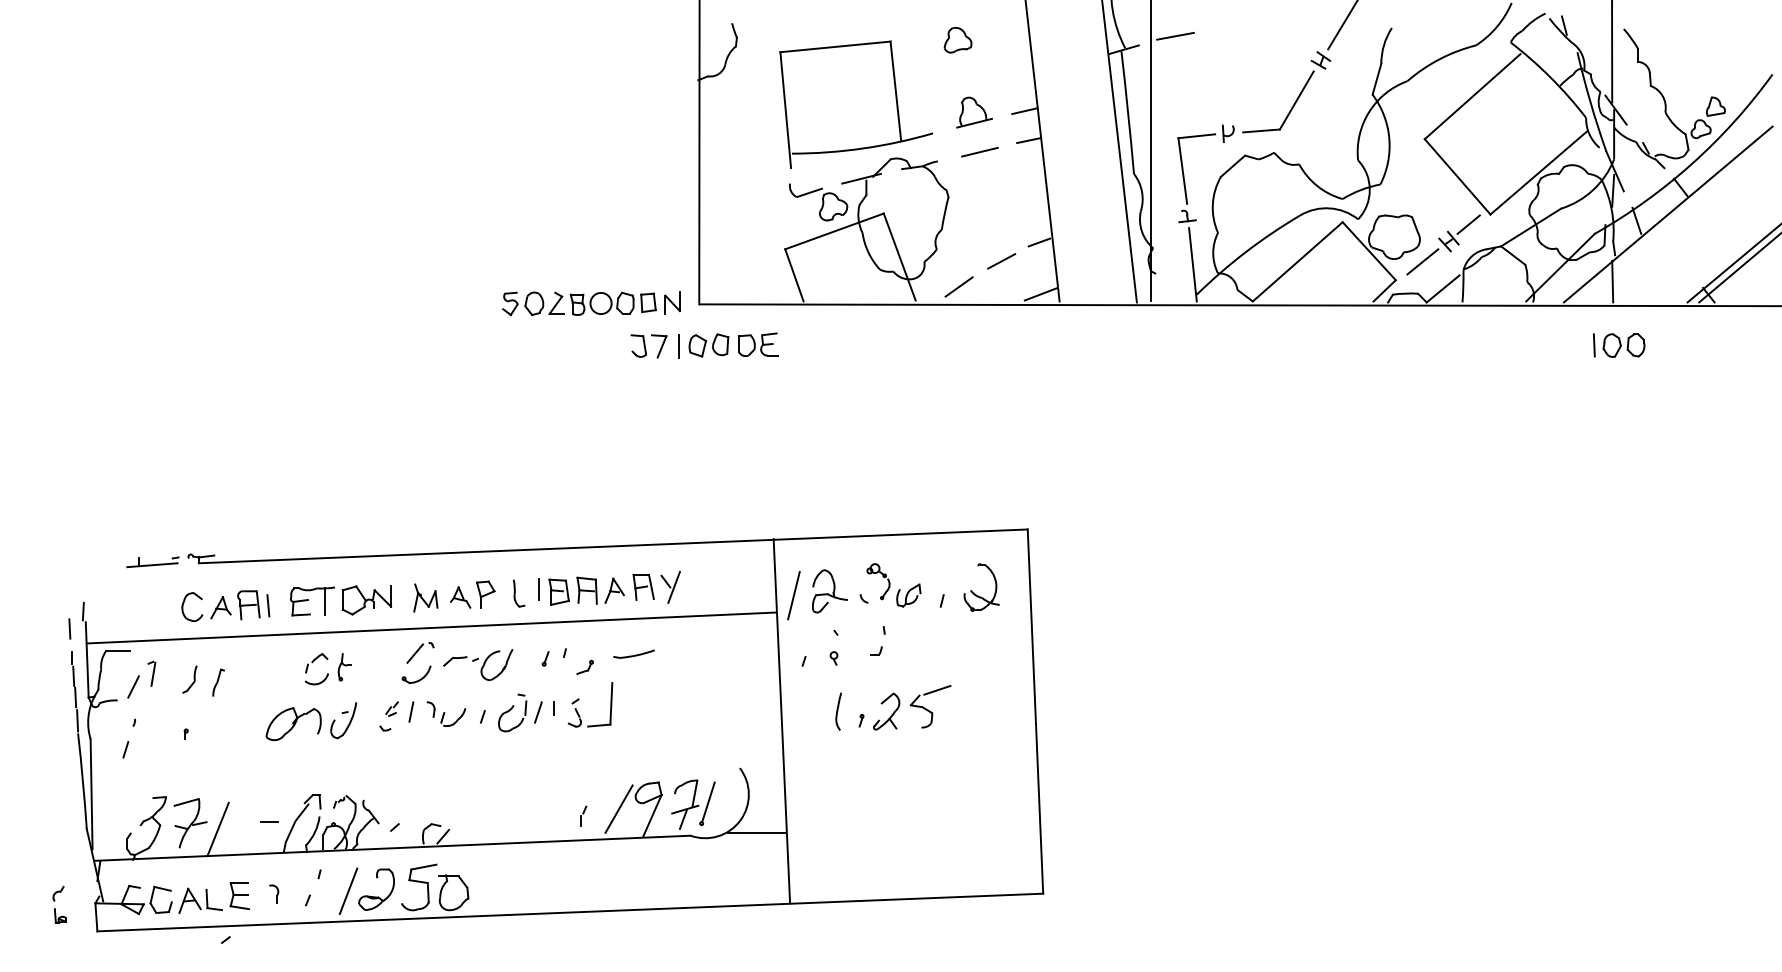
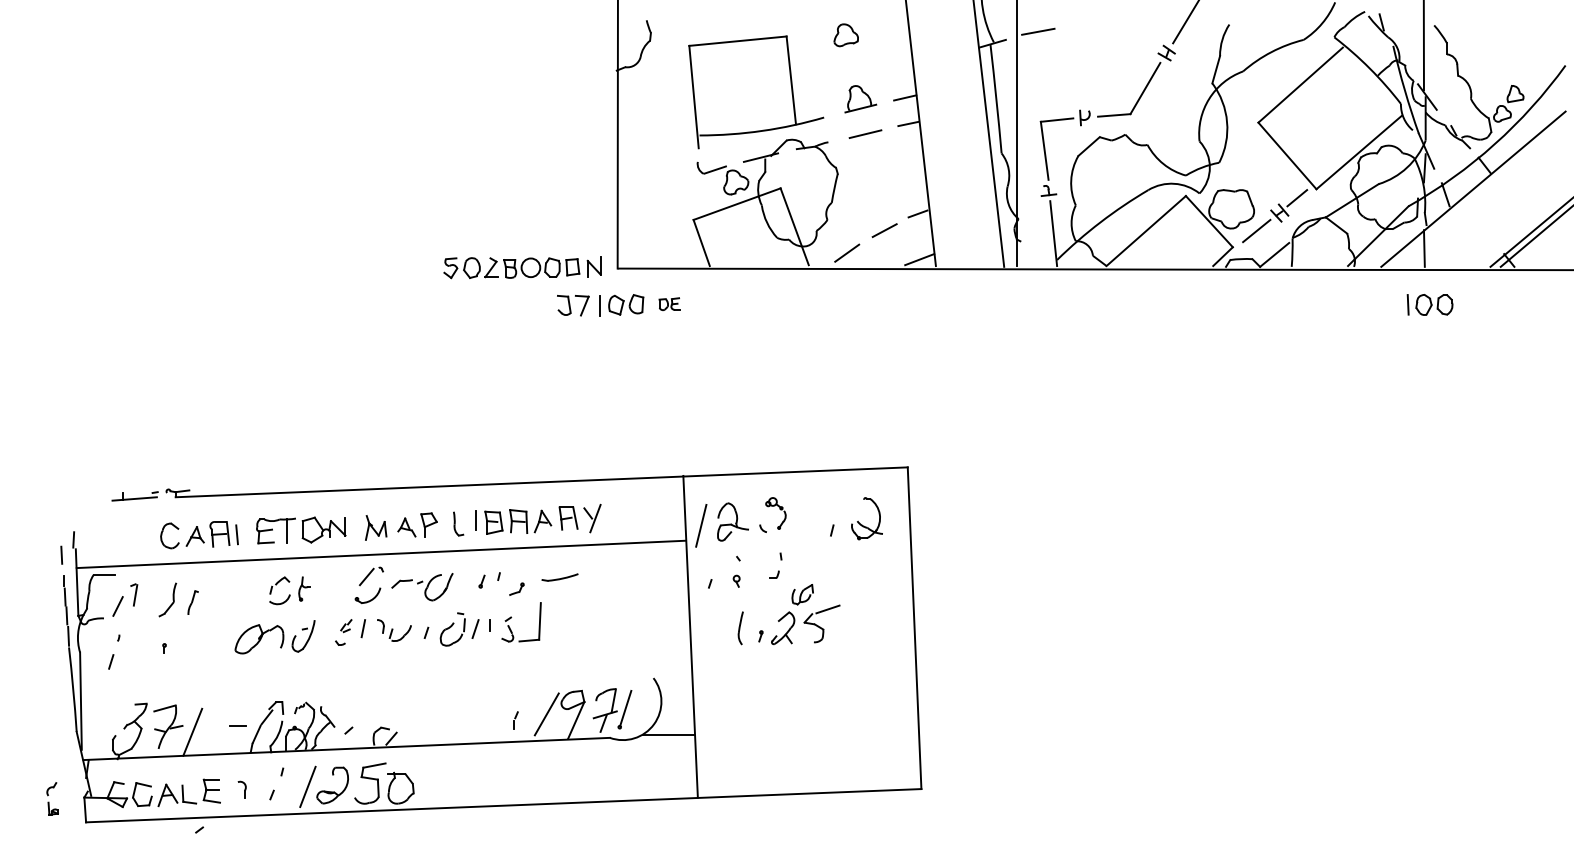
part: (758, 344) -> (669, 304), size x0.6
part: (908, 595) -> (802, 594), moved
part: (189, 679) -> (167, 599), size x1.4

